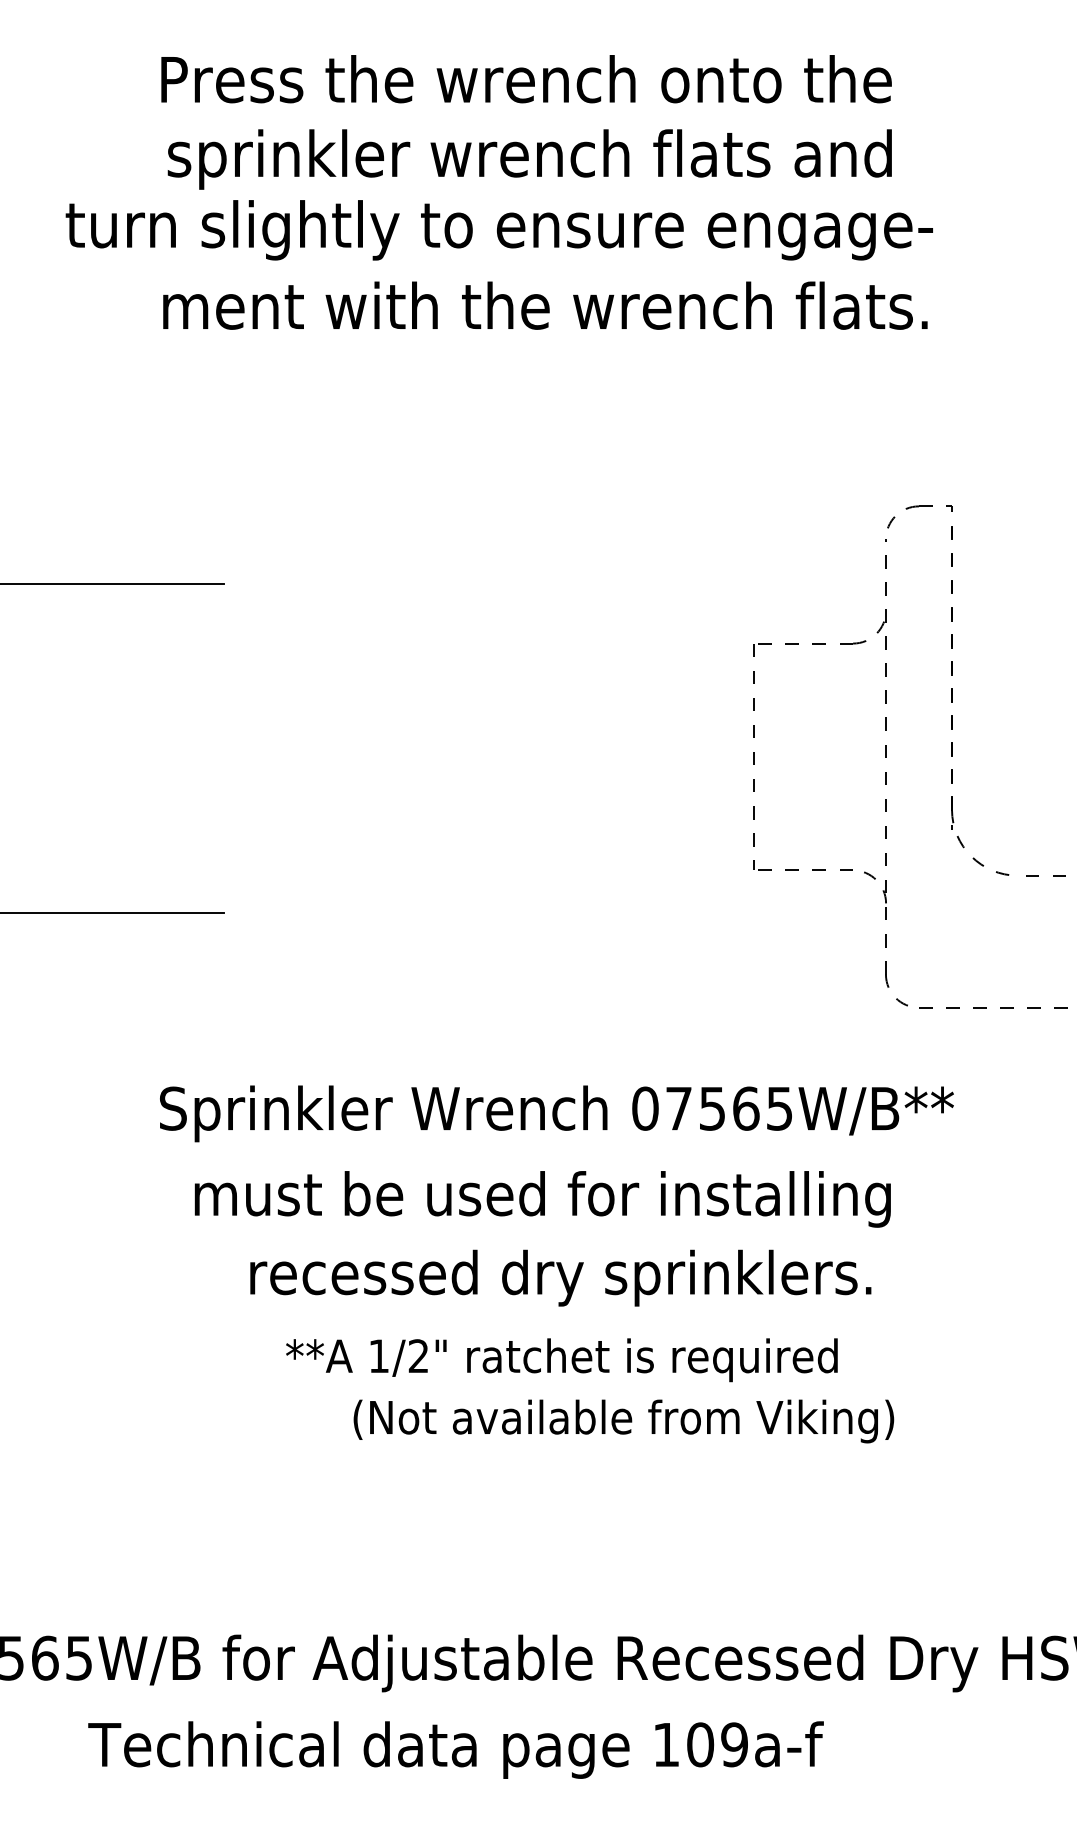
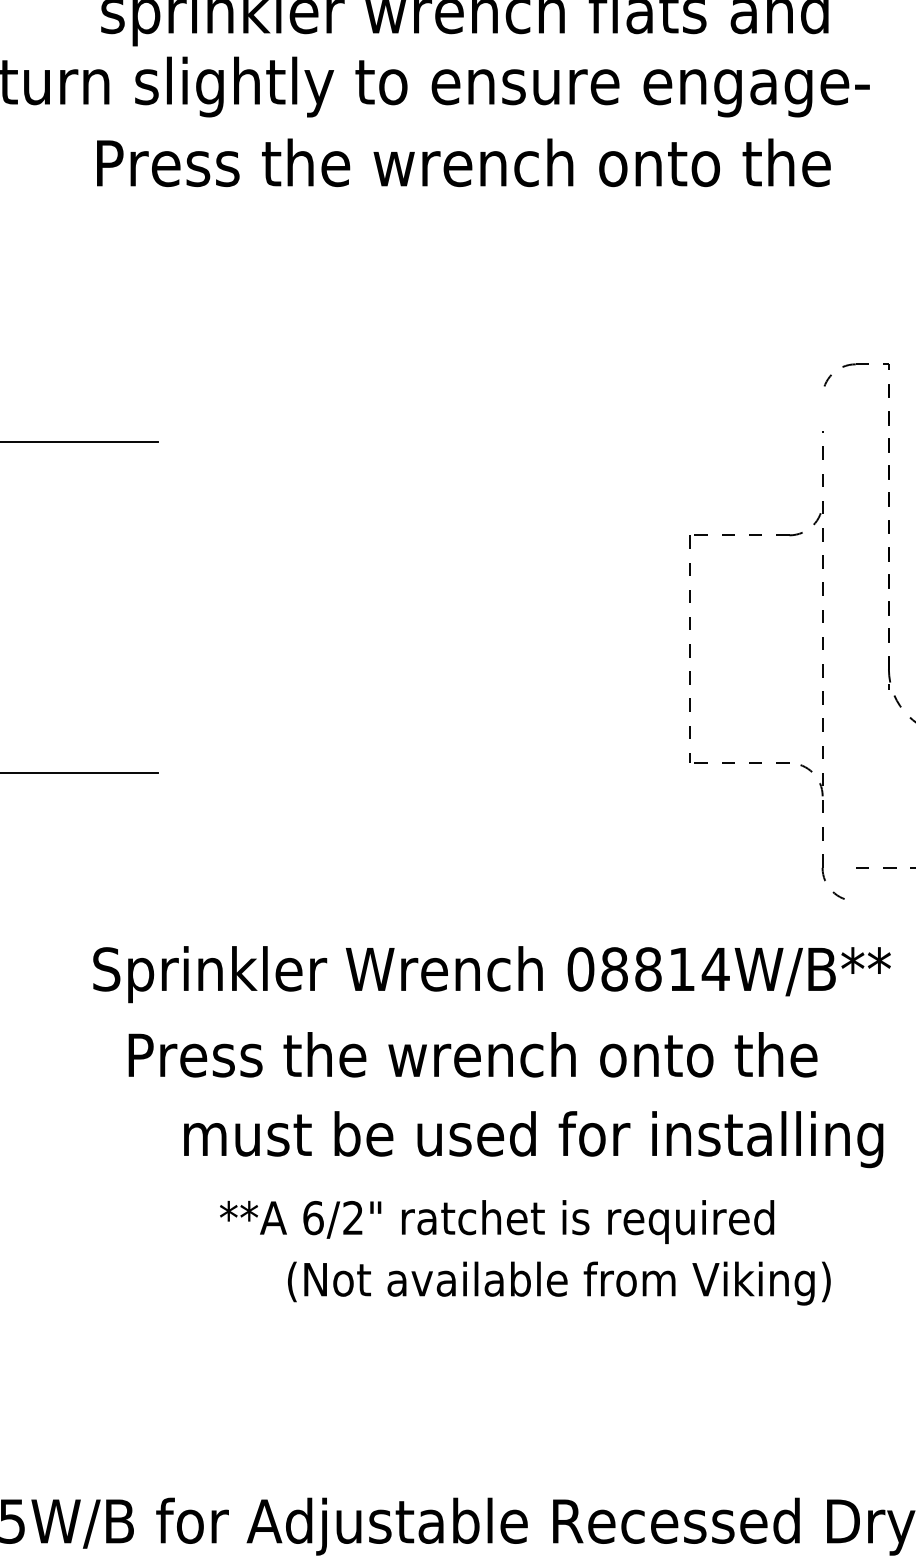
text: (545, 305) -> (480, 162), ment with the wrench flats. -> Press the wrench onto the
part: (885, 772) -> (822, 664), moved
text: (729, 1108) -> (665, 969), 07565W/B** -> 08814W/B**
text: (542, 1199) -> (477, 1060), must be used for installing -> Press the wrench onto the
text: (600, 1277) -> (535, 1138), recessed dry sprinklers. -> must be used for installing
text: (379, 1356) -> (313, 1218), 1/2" -> 6/2"

